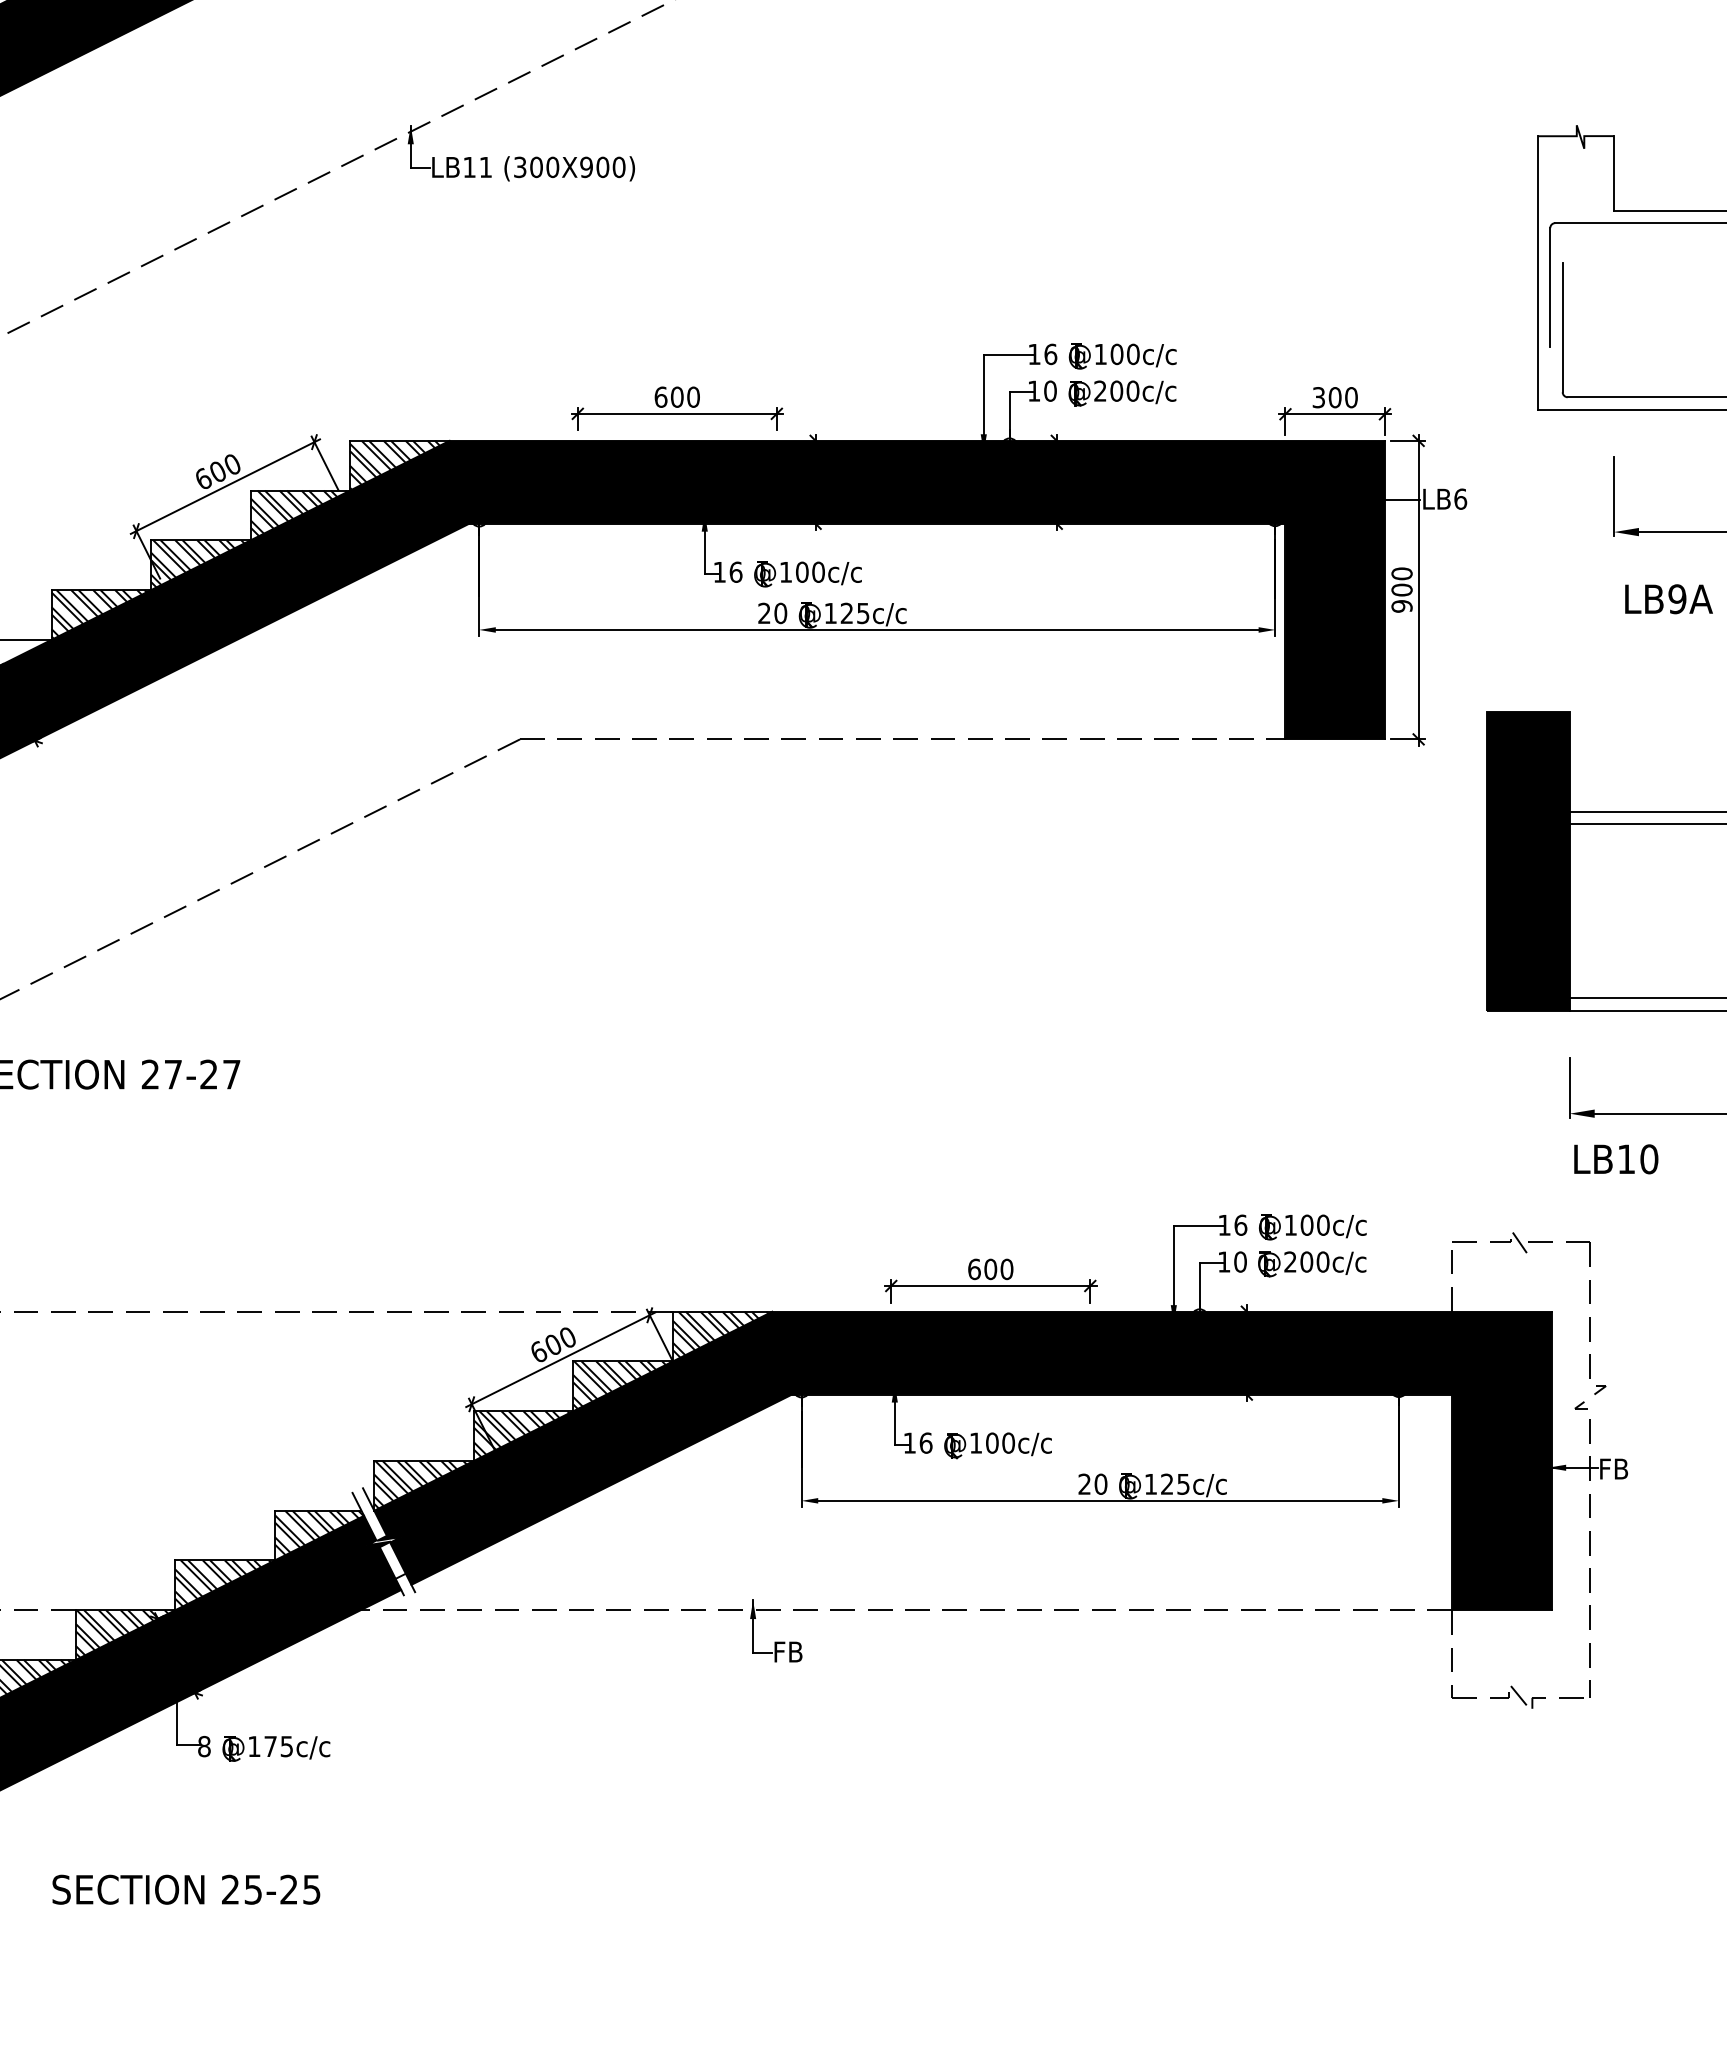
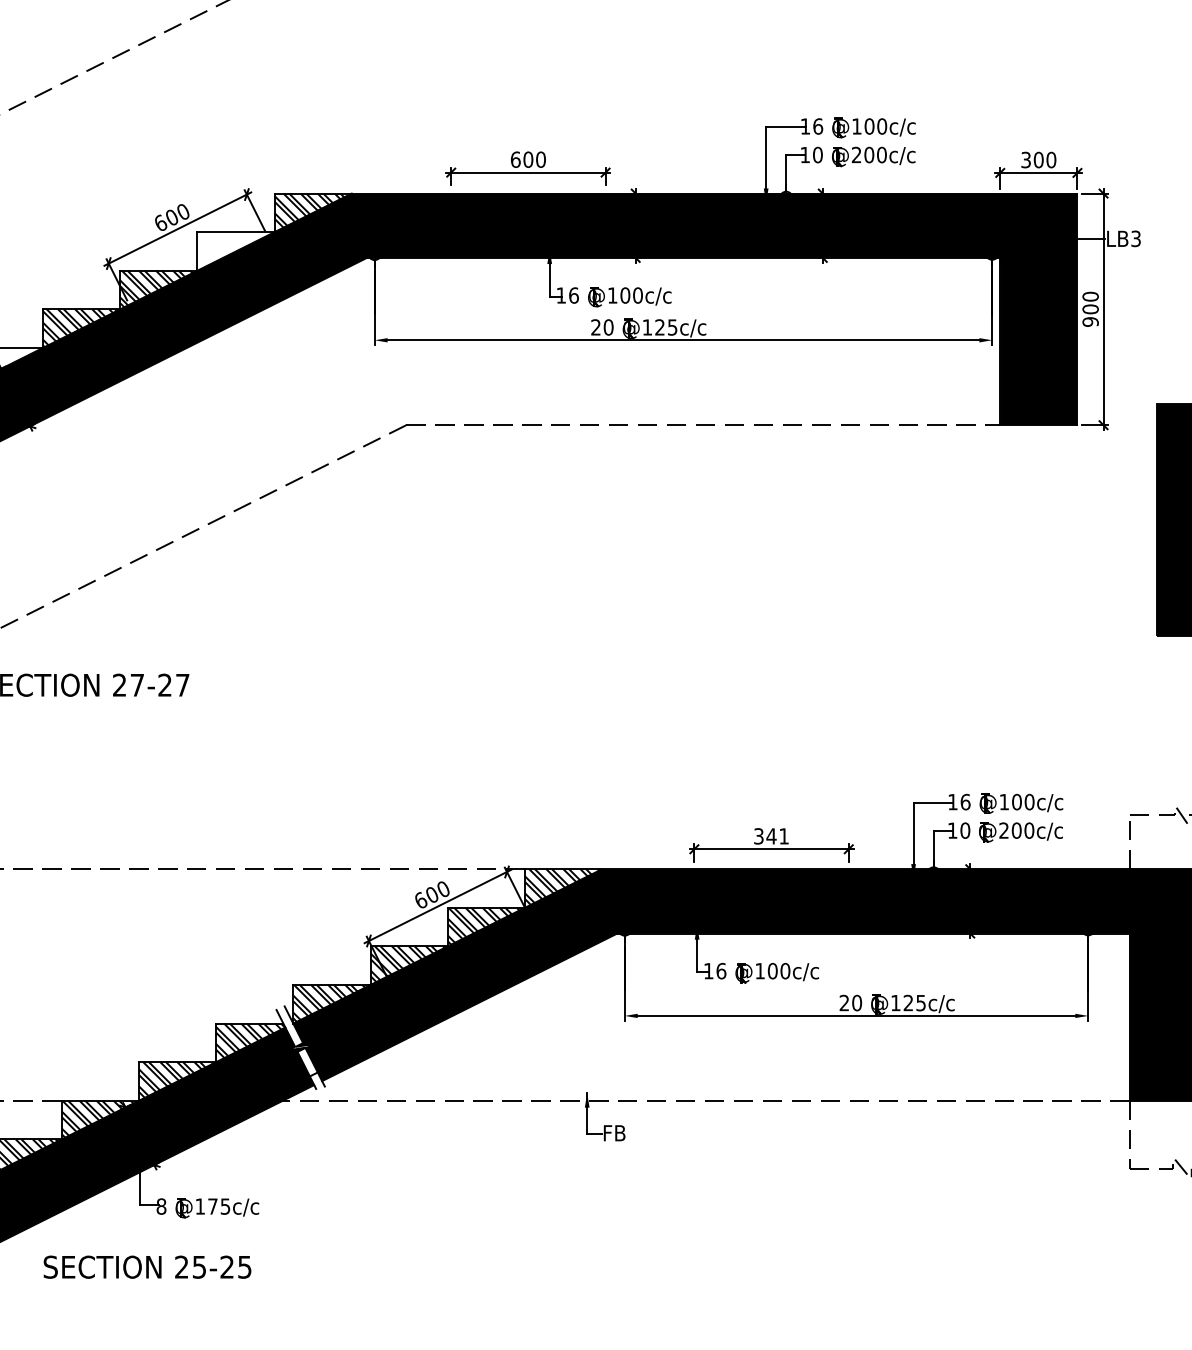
text: (1460, 498) -> (1135, 238), LB6 -> LB3
hatch: (298, 513) -> (234, 249), removed
text: (990, 1269) -> (771, 836), 600 -> 341
text: (186, 1889) -> (147, 1267), moved

